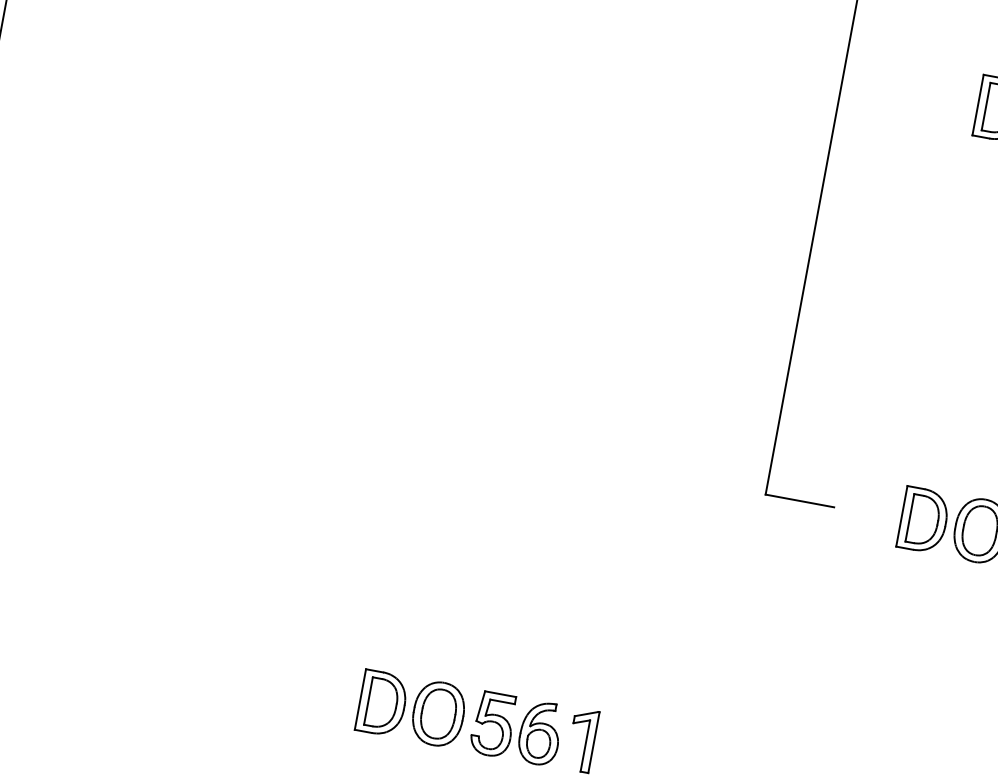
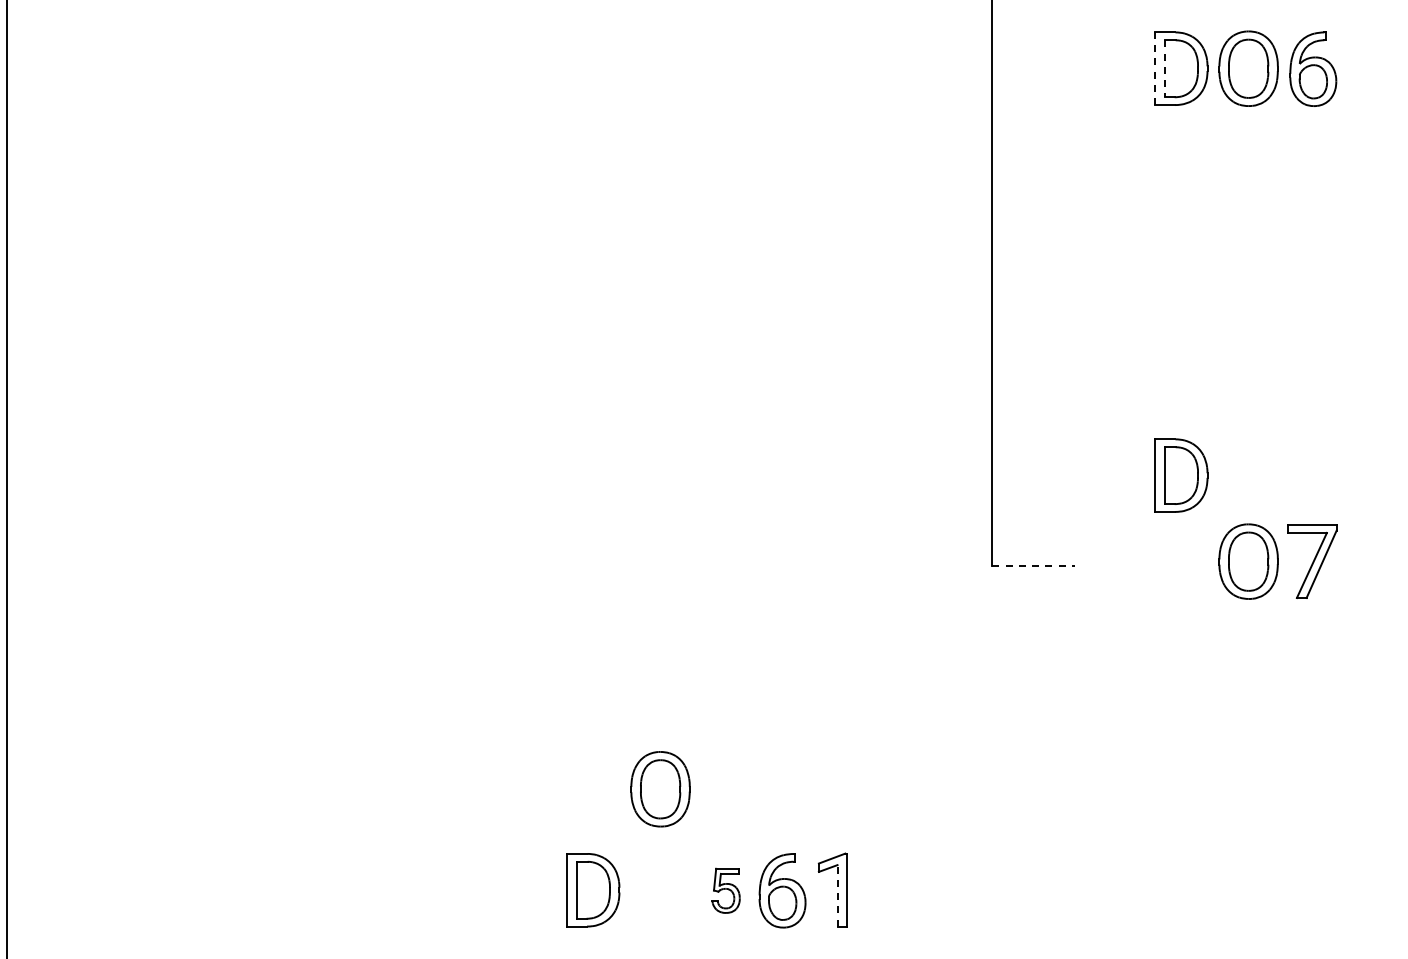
line: (977, 104) -> (1154, 68), solid -> dashed
line: (985, 107) -> (1164, 69), solid -> dashed
line: (800, 500) -> (1034, 565), solid -> dashed
part: (924, 520) -> (1181, 475), moved
part: (438, 714) -> (660, 789), moved
part: (492, 724) -> (725, 890), size x0.6
line: (585, 745) -> (837, 895), solid -> dashed

